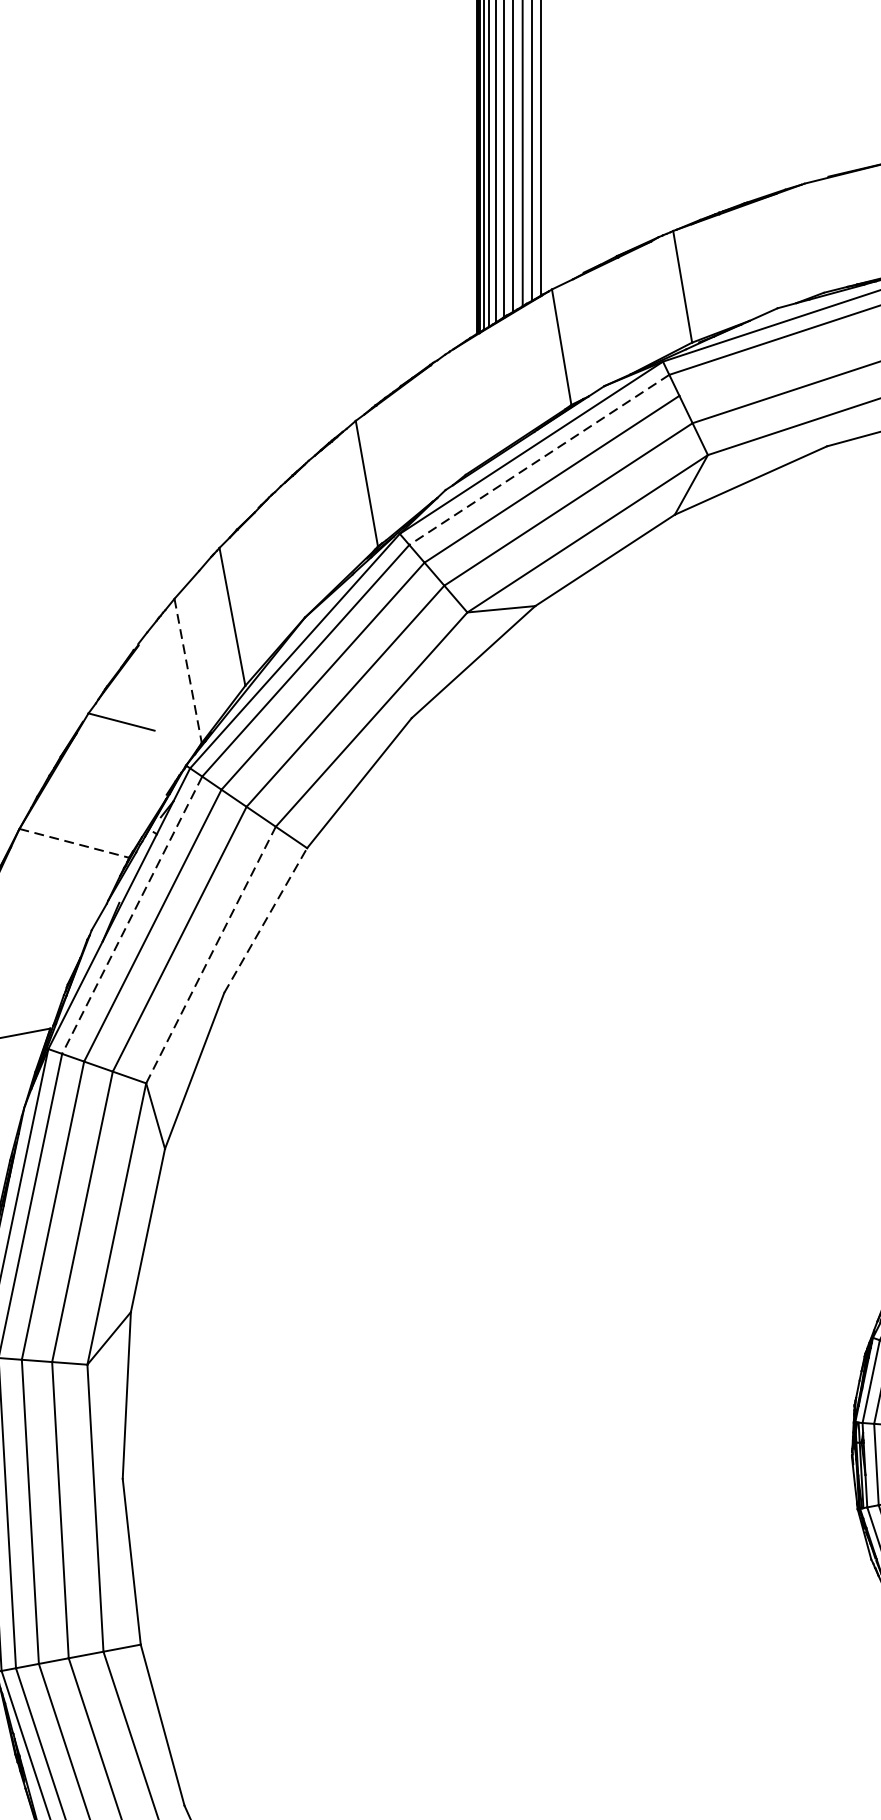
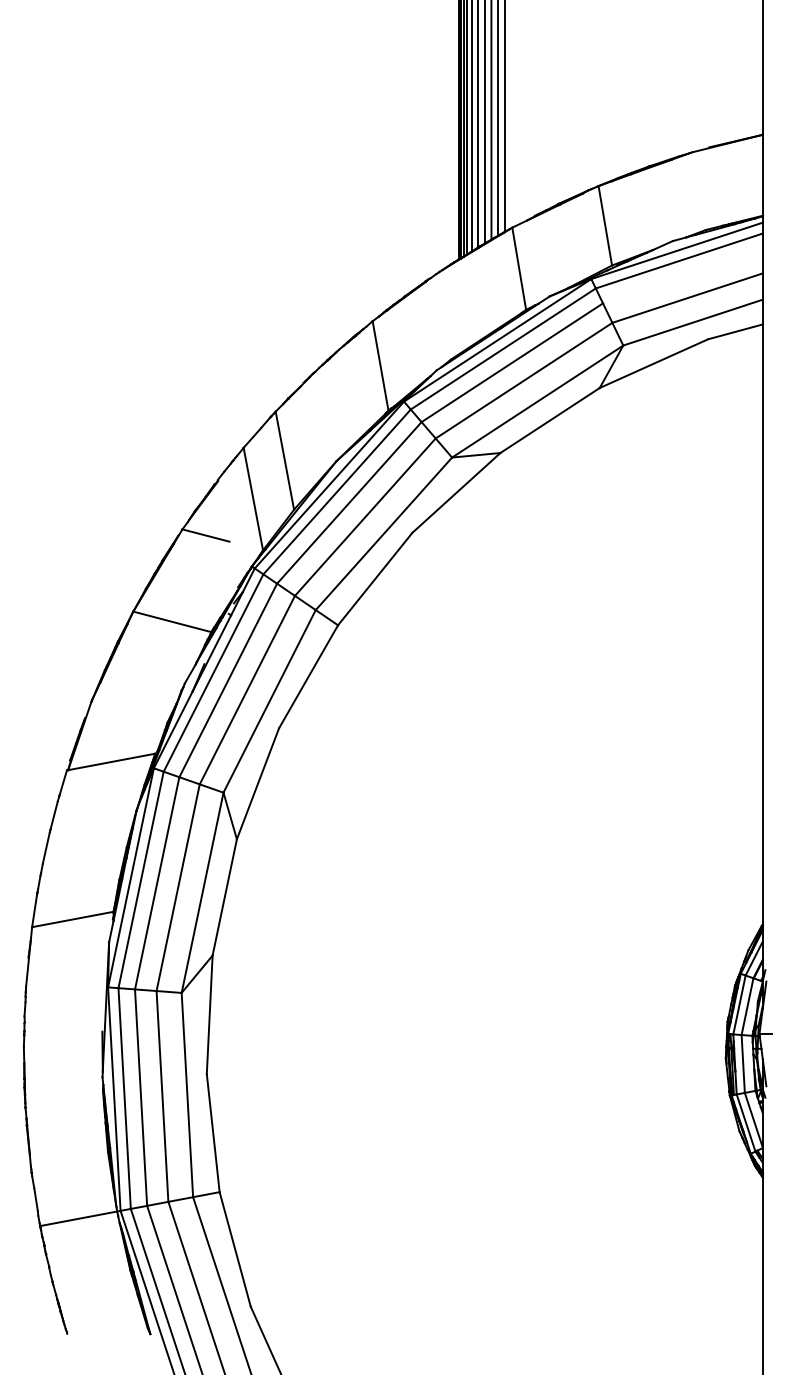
line: (539, 459) -> (503, 348), dashed -> solid
line: (188, 671) -> (253, 499), dashed -> solid
line: (74, 842) -> (172, 621), dashed -> solid
line: (132, 915) -> (213, 673), dashed -> solid
line: (265, 920) -> (308, 676), dashed -> solid
line: (210, 953) -> (269, 700), dashed -> solid

